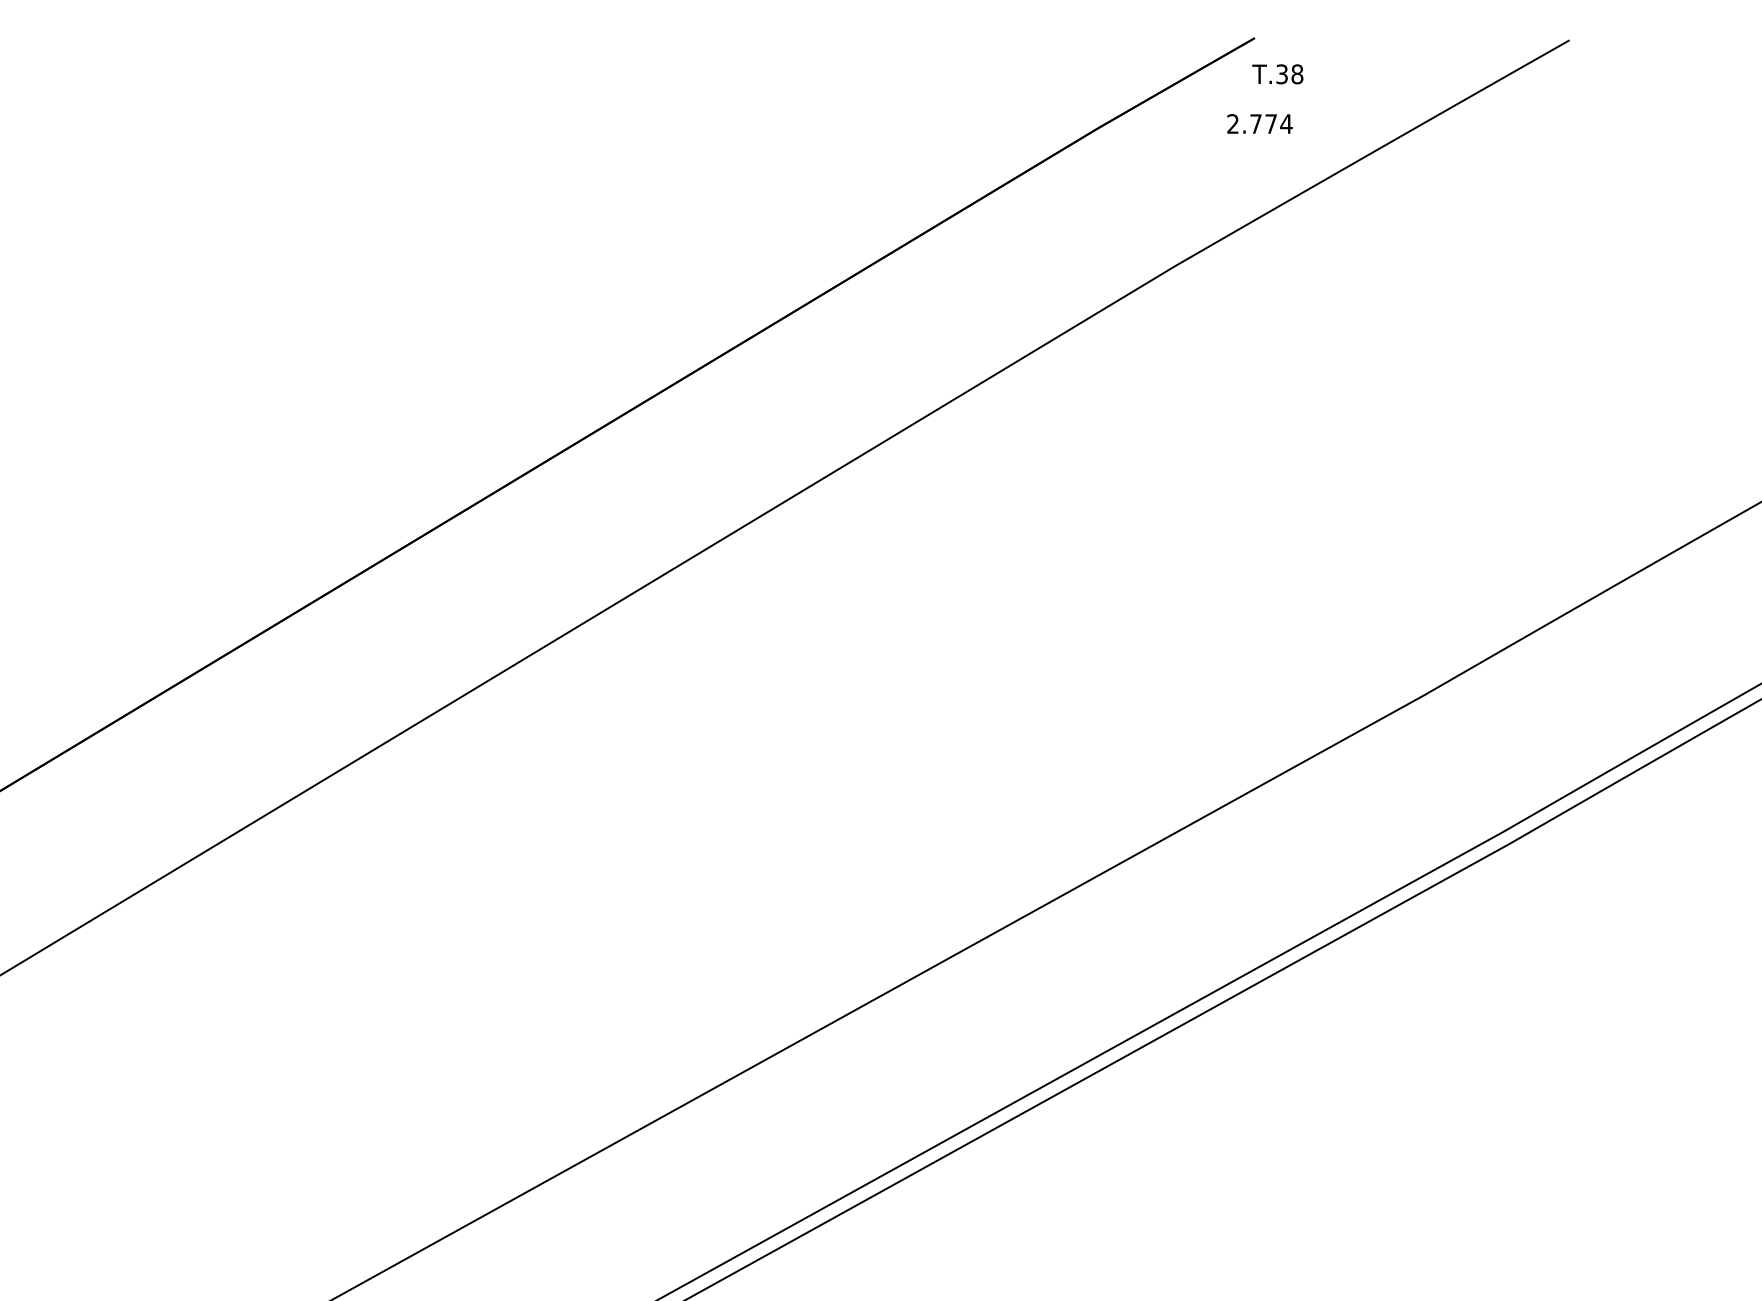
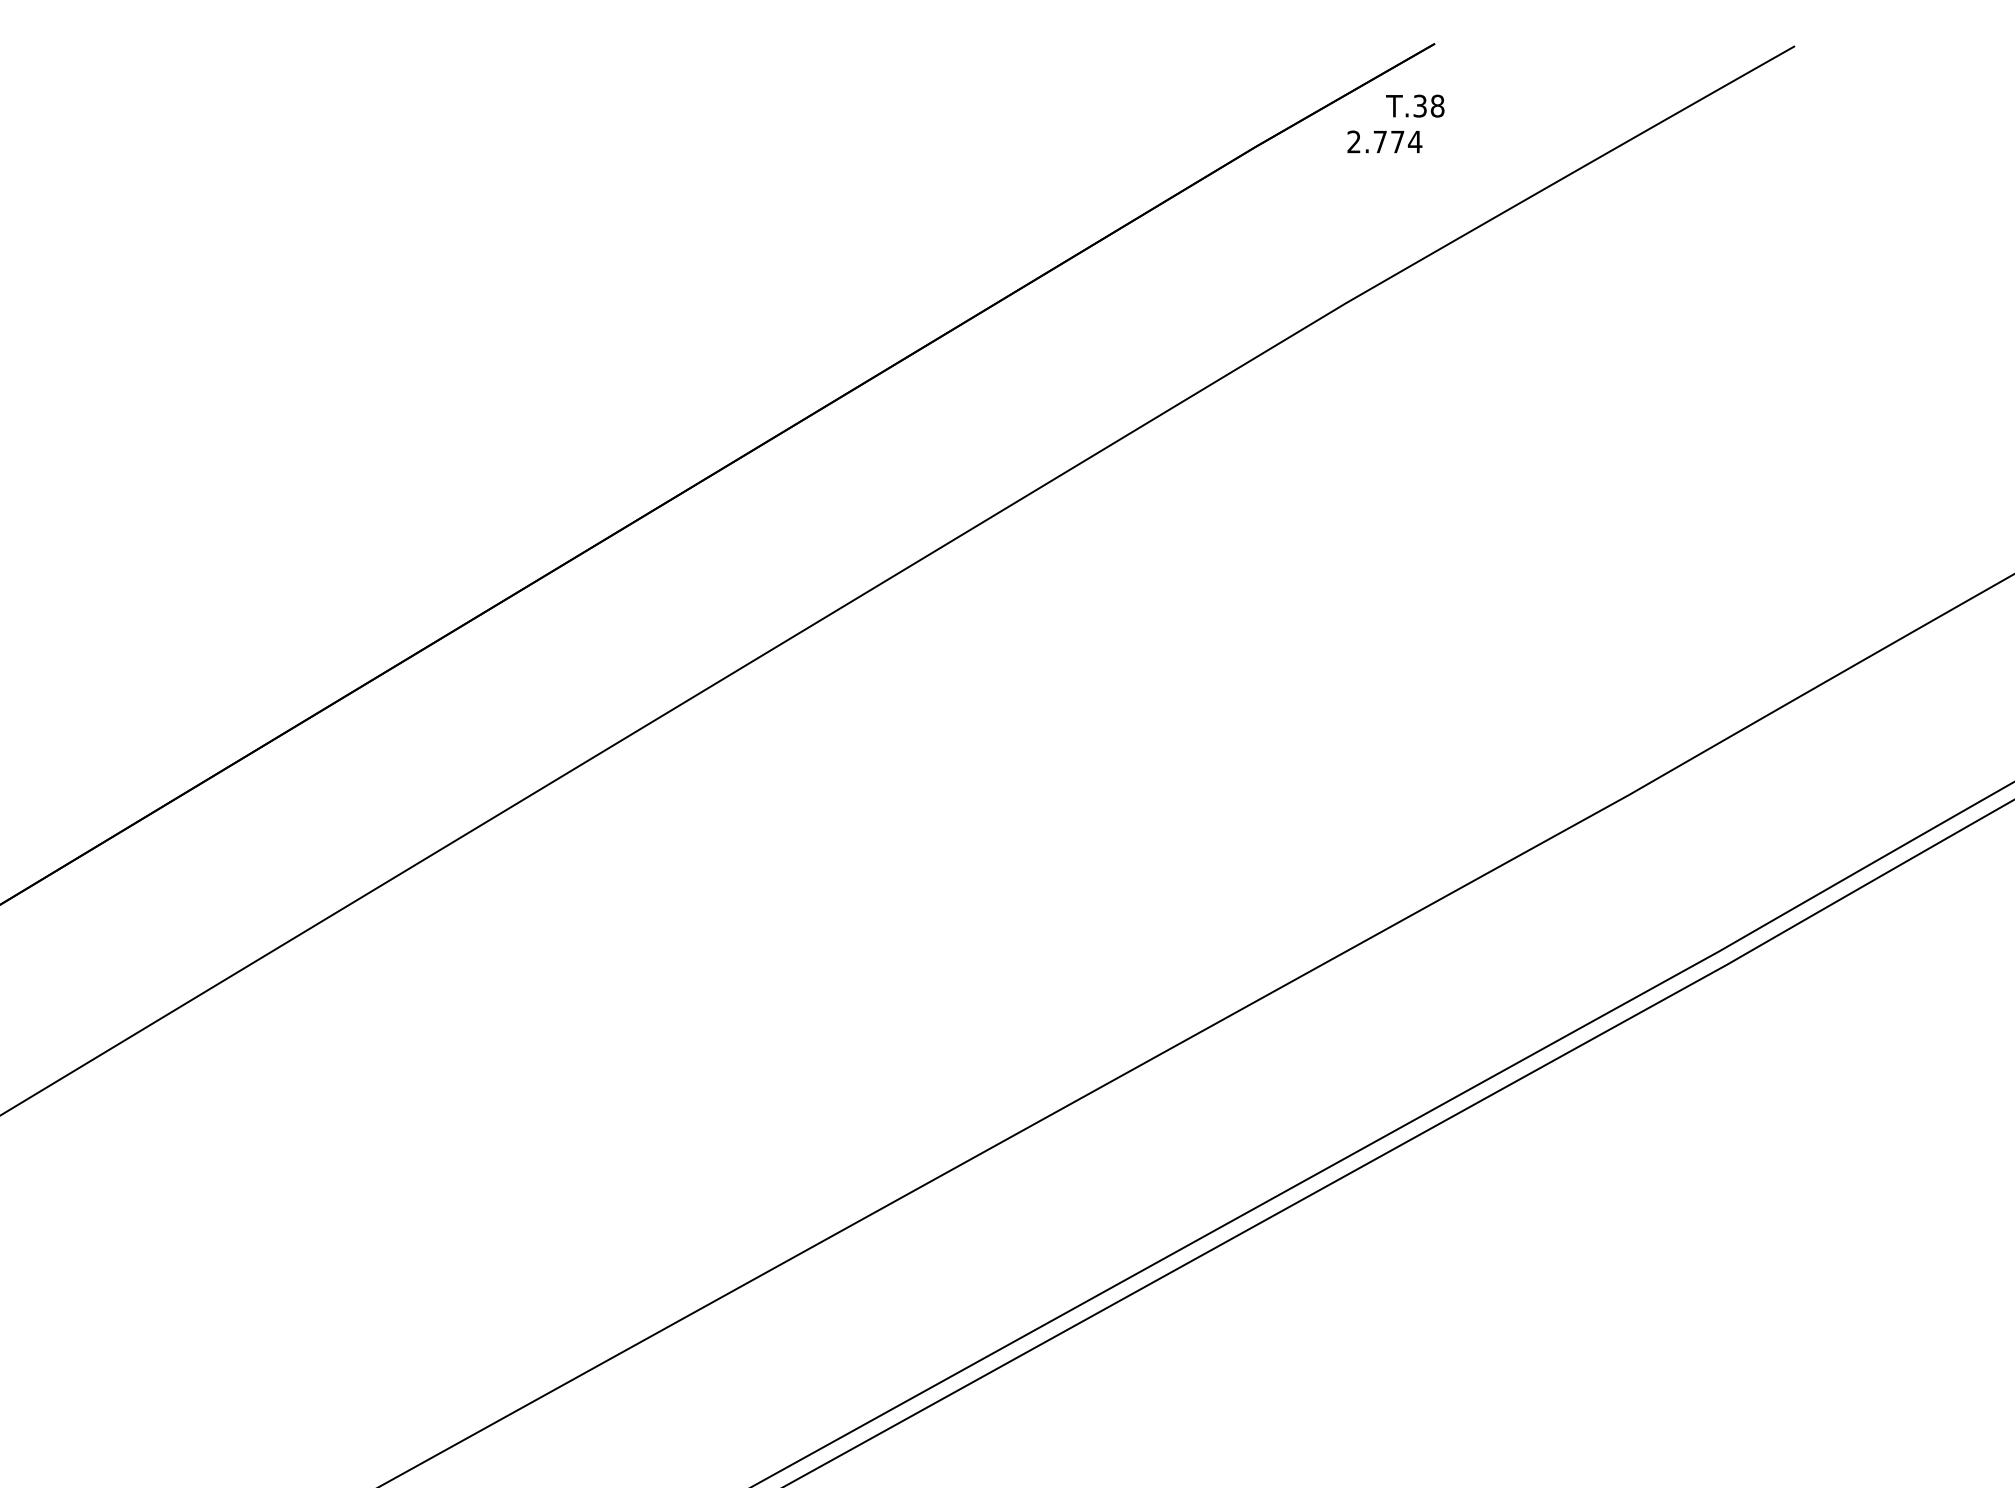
text: (1278, 73) -> (1415, 105), moved
text: (1259, 123) -> (1384, 141), moved

